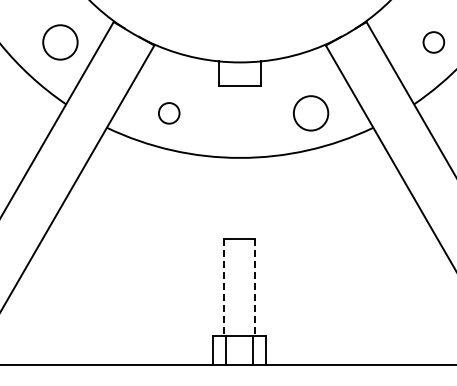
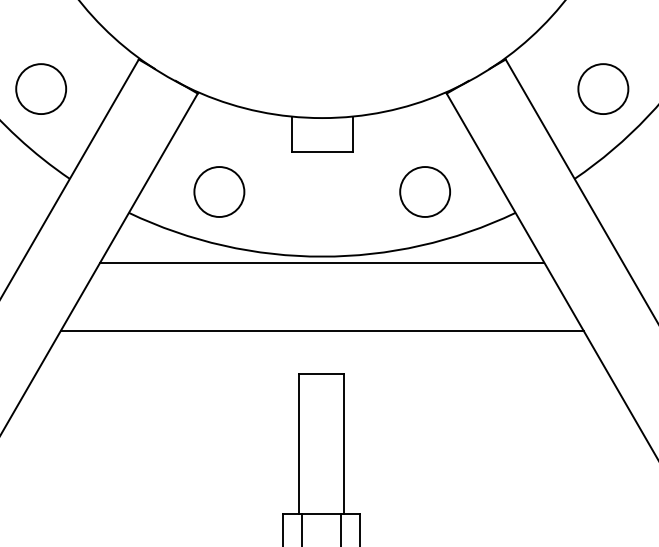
circle: (60, 42) -> (41, 89), moved
circle: (433, 42) -> (602, 89), size x1.67
circle: (169, 113) -> (219, 192), size x1.67
line: (240, 162) -> (322, 263), added
line: (239, 209) -> (321, 331), added
line: (224, 287) -> (299, 444), dashed -> solid
line: (254, 287) -> (343, 444), dashed -> solid

